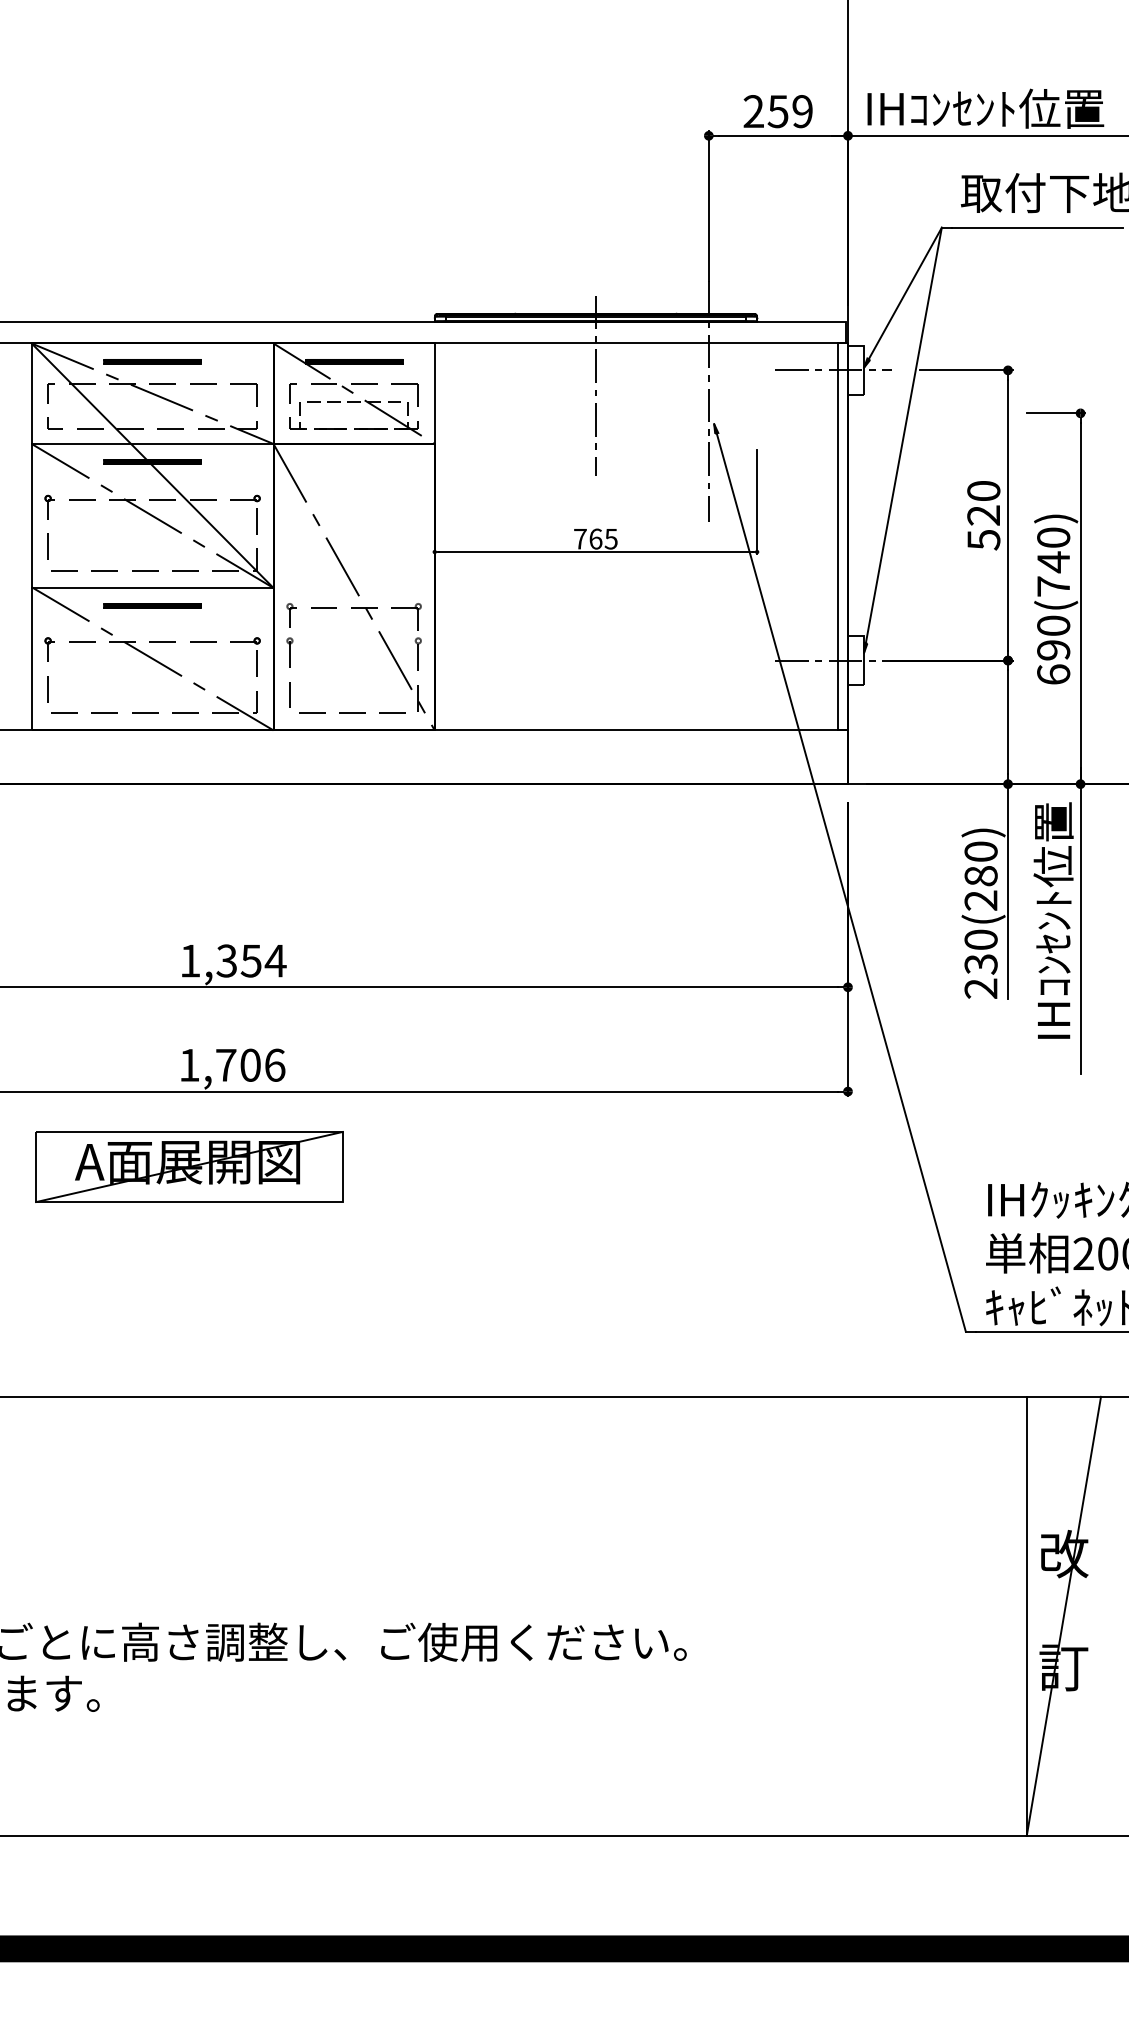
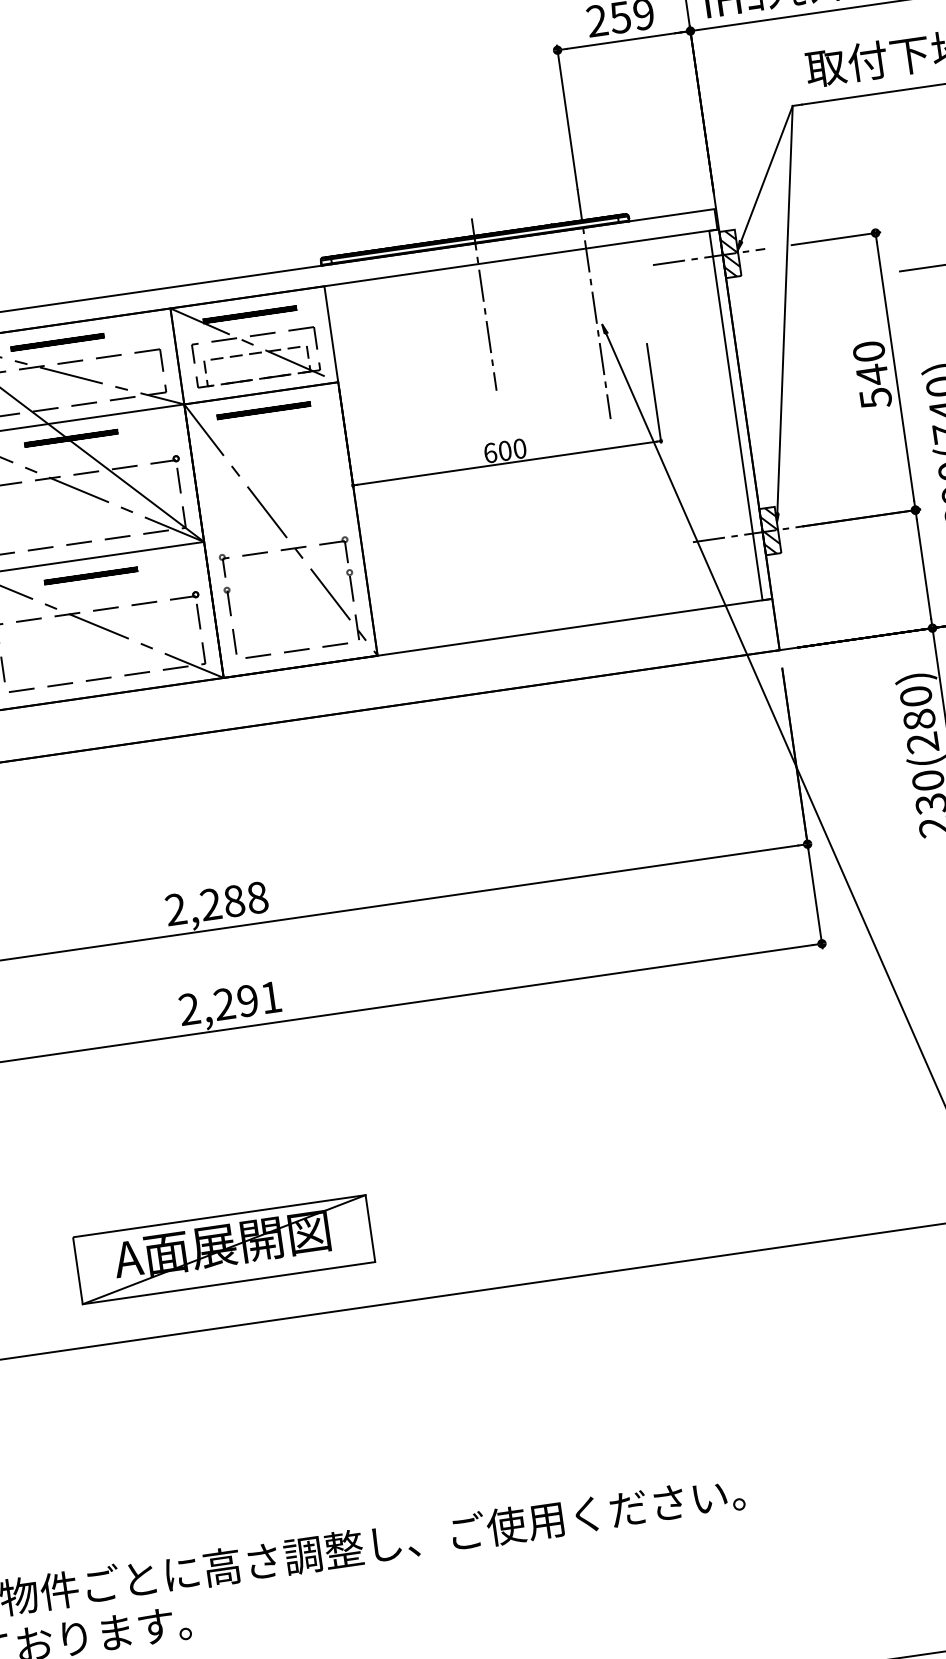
hatch: (855, 370) -> (729, 254), added
part: (354, 461) -> (264, 410), added
text: (983, 515) -> (872, 375), 520 -> 540
text: (595, 538) -> (504, 450), 765 -> 600
hatch: (855, 660) -> (769, 531), added
text: (233, 960) -> (217, 903), 1,354 -> 2,288
text: (232, 1064) -> (230, 1002), 1,706 -> 2,291
part: (189, 1166) -> (224, 1249), moved

